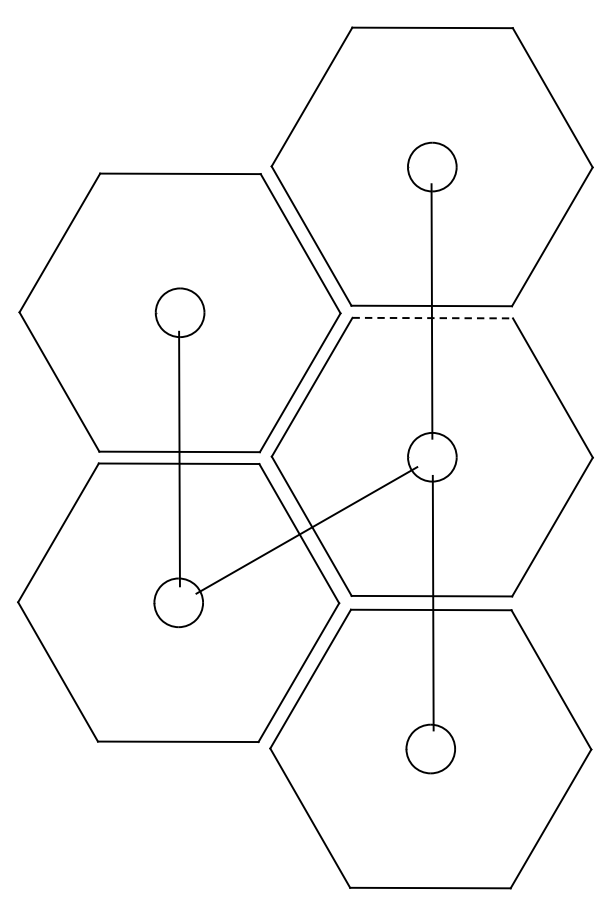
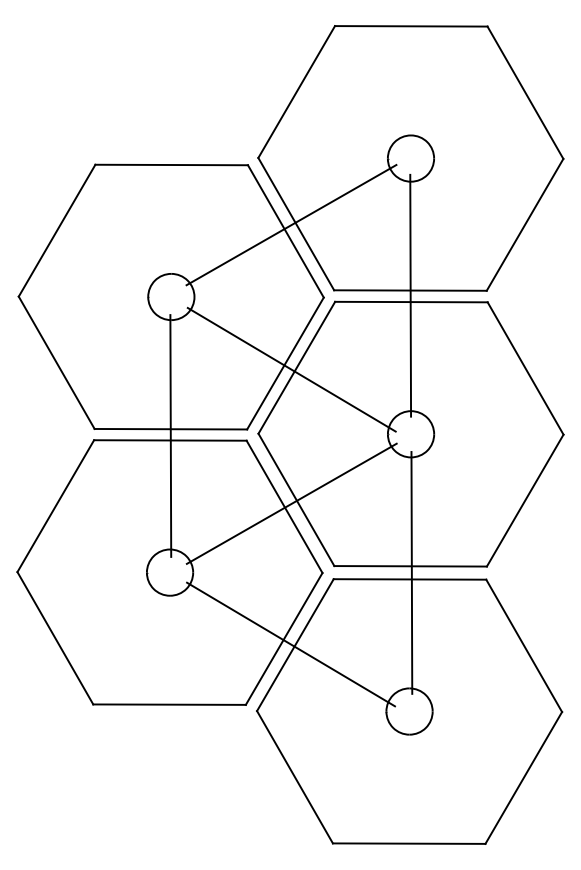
line: (306, 237) -> (291, 225), added
line: (432, 318) -> (411, 302), dashed -> solid
line: (306, 389) -> (291, 369), added
line: (306, 678) -> (291, 644), added

